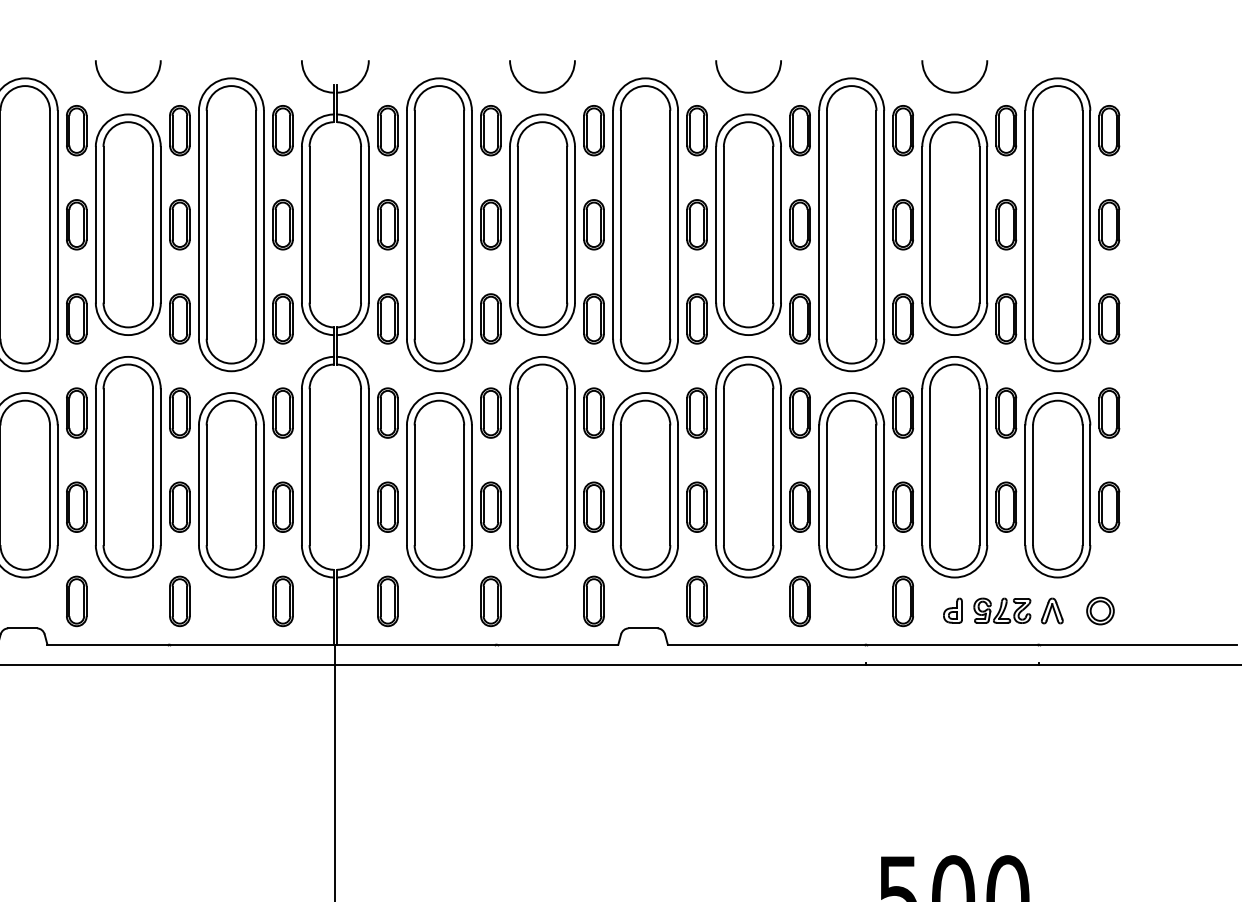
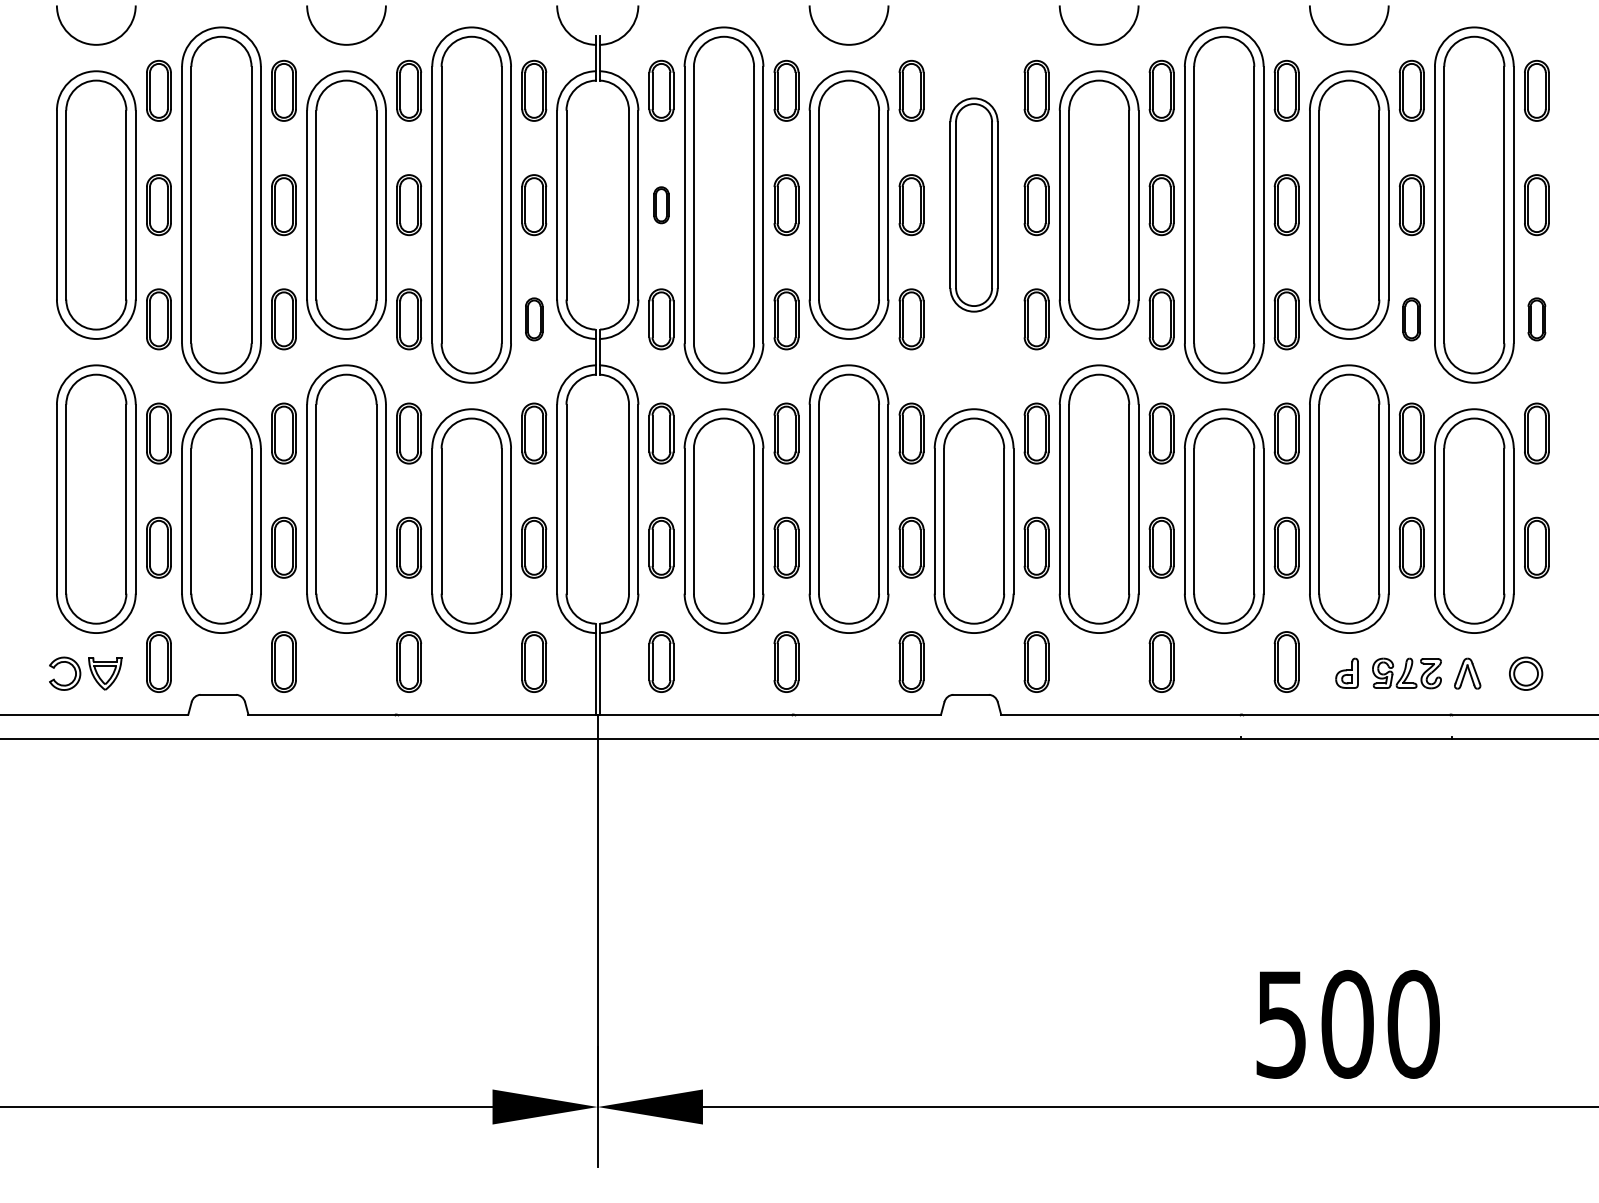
part: (645, 224) -> (973, 204), size x0.6
part: (387, 225) -> (661, 205), size x0.6
part: (283, 319) -> (534, 319), size x0.7
part: (1006, 319) -> (1411, 319), size x0.7
part: (1109, 319) -> (1536, 319), size x0.7

